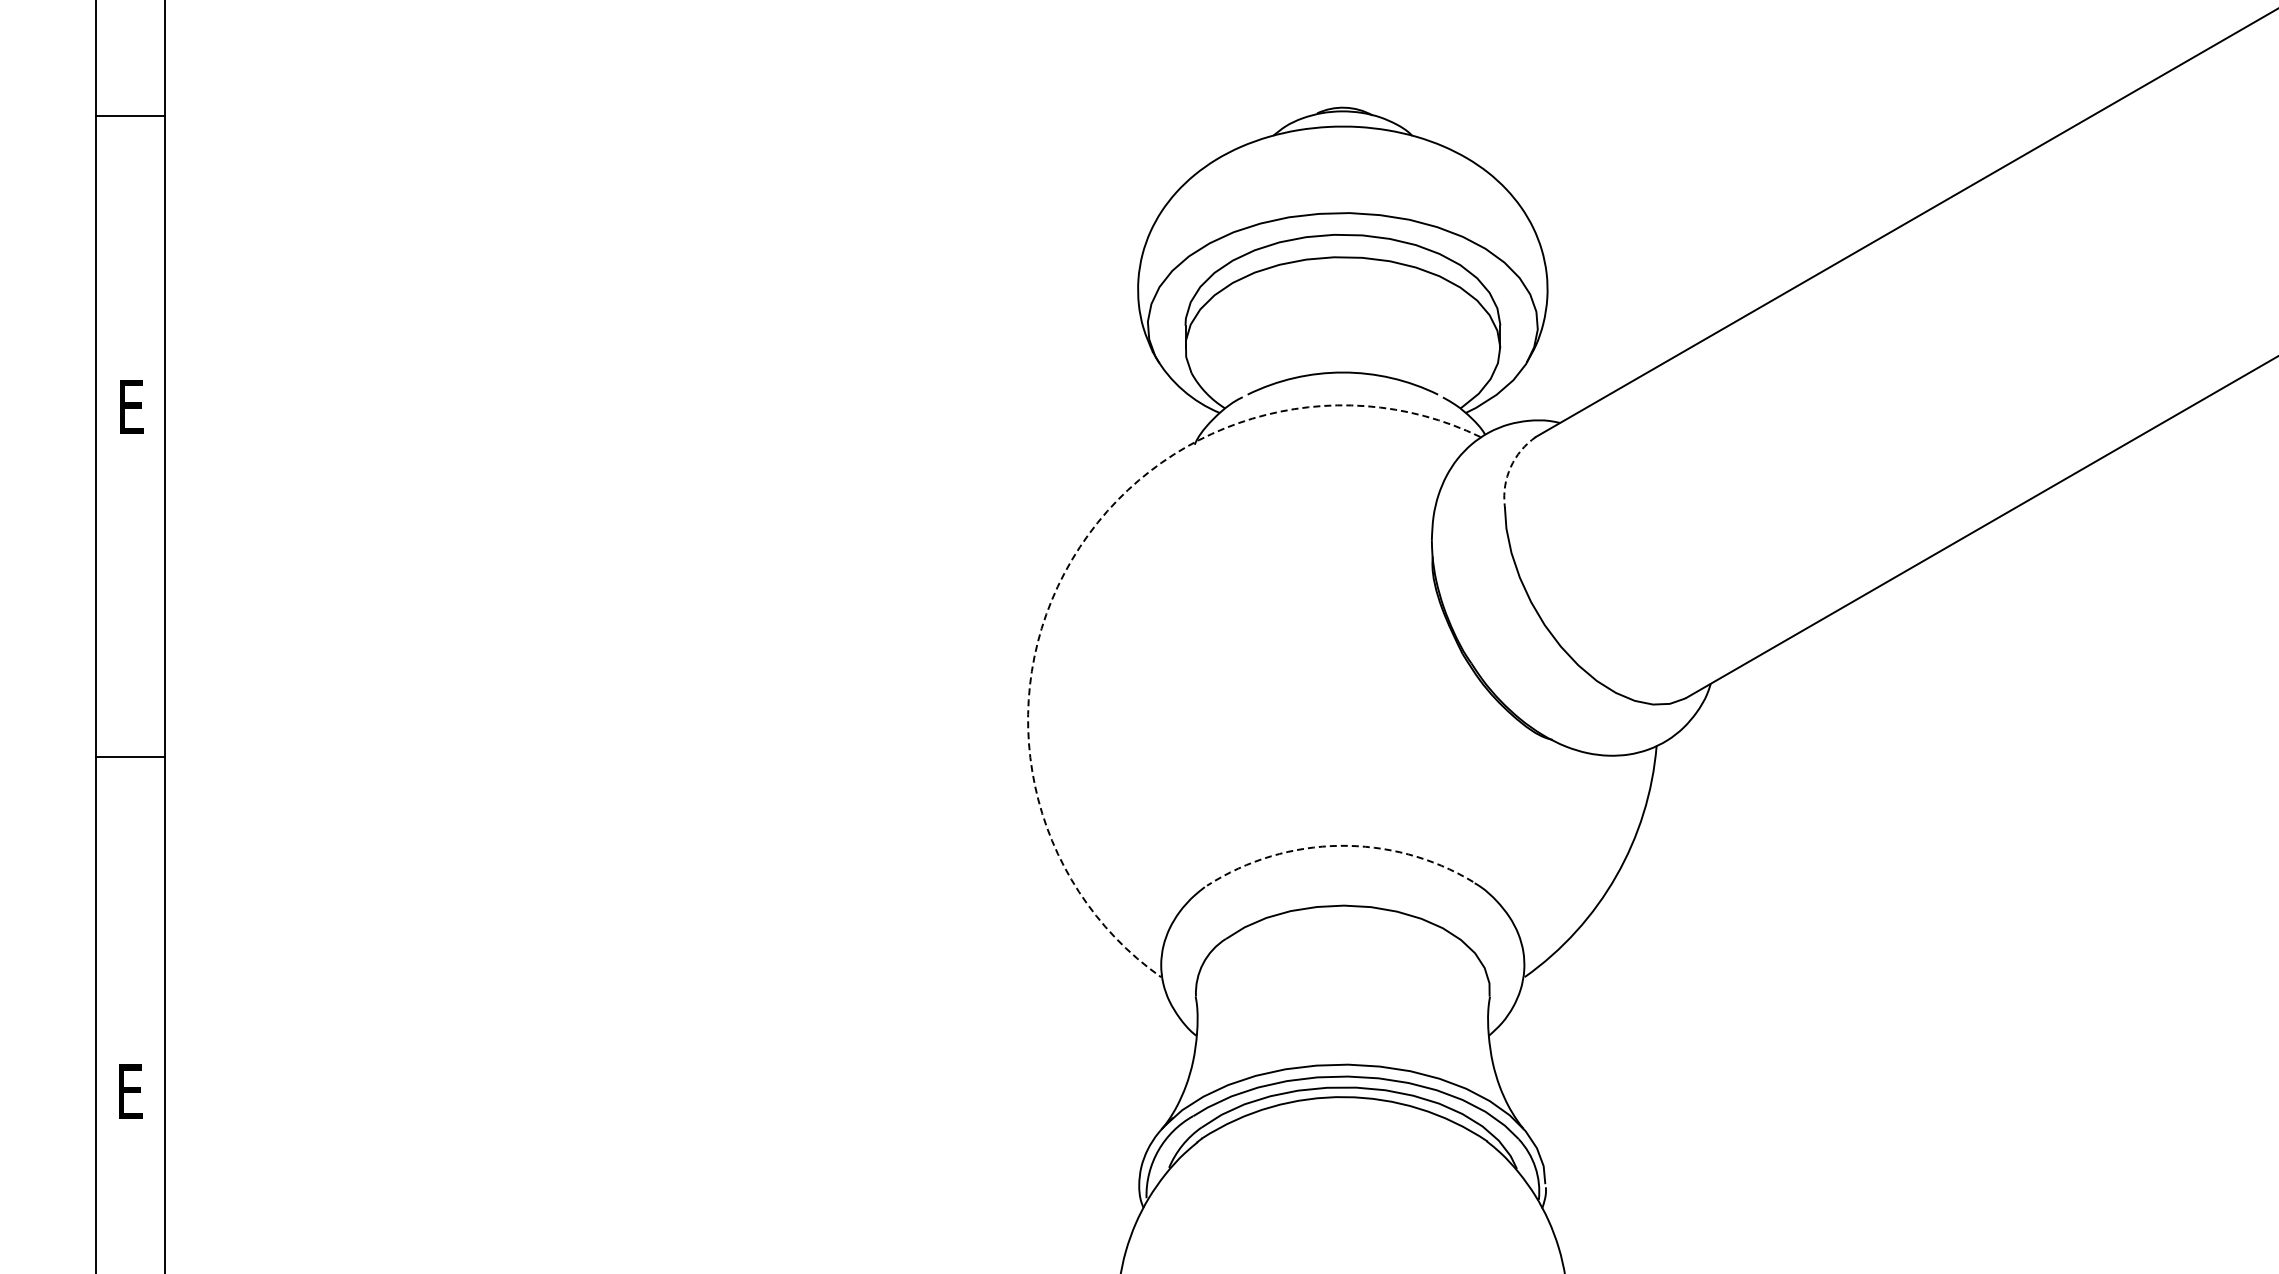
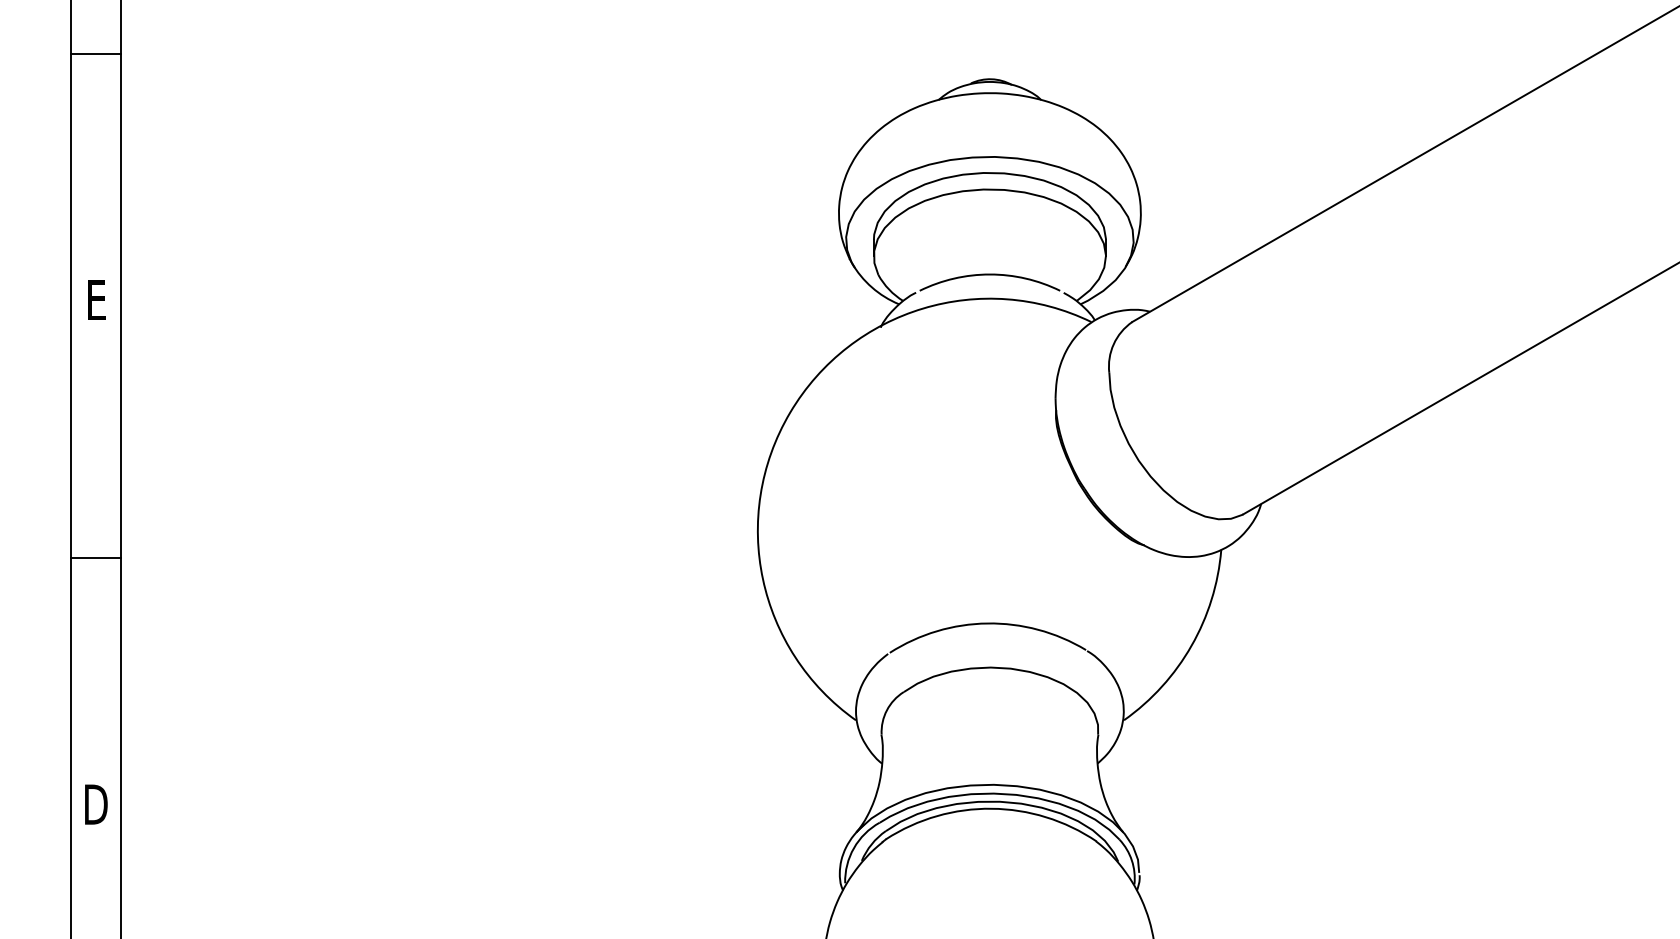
line: (130, 115) -> (96, 53), moved
arc: (1510, 467) -> (1113, 344), dashed -> solid
arc: (1071, 559) -> (789, 412), dashed -> solid
arc: (1339, 845) -> (987, 623), dashed -> solid
text: (130, 1091) -> (96, 804), E -> D

